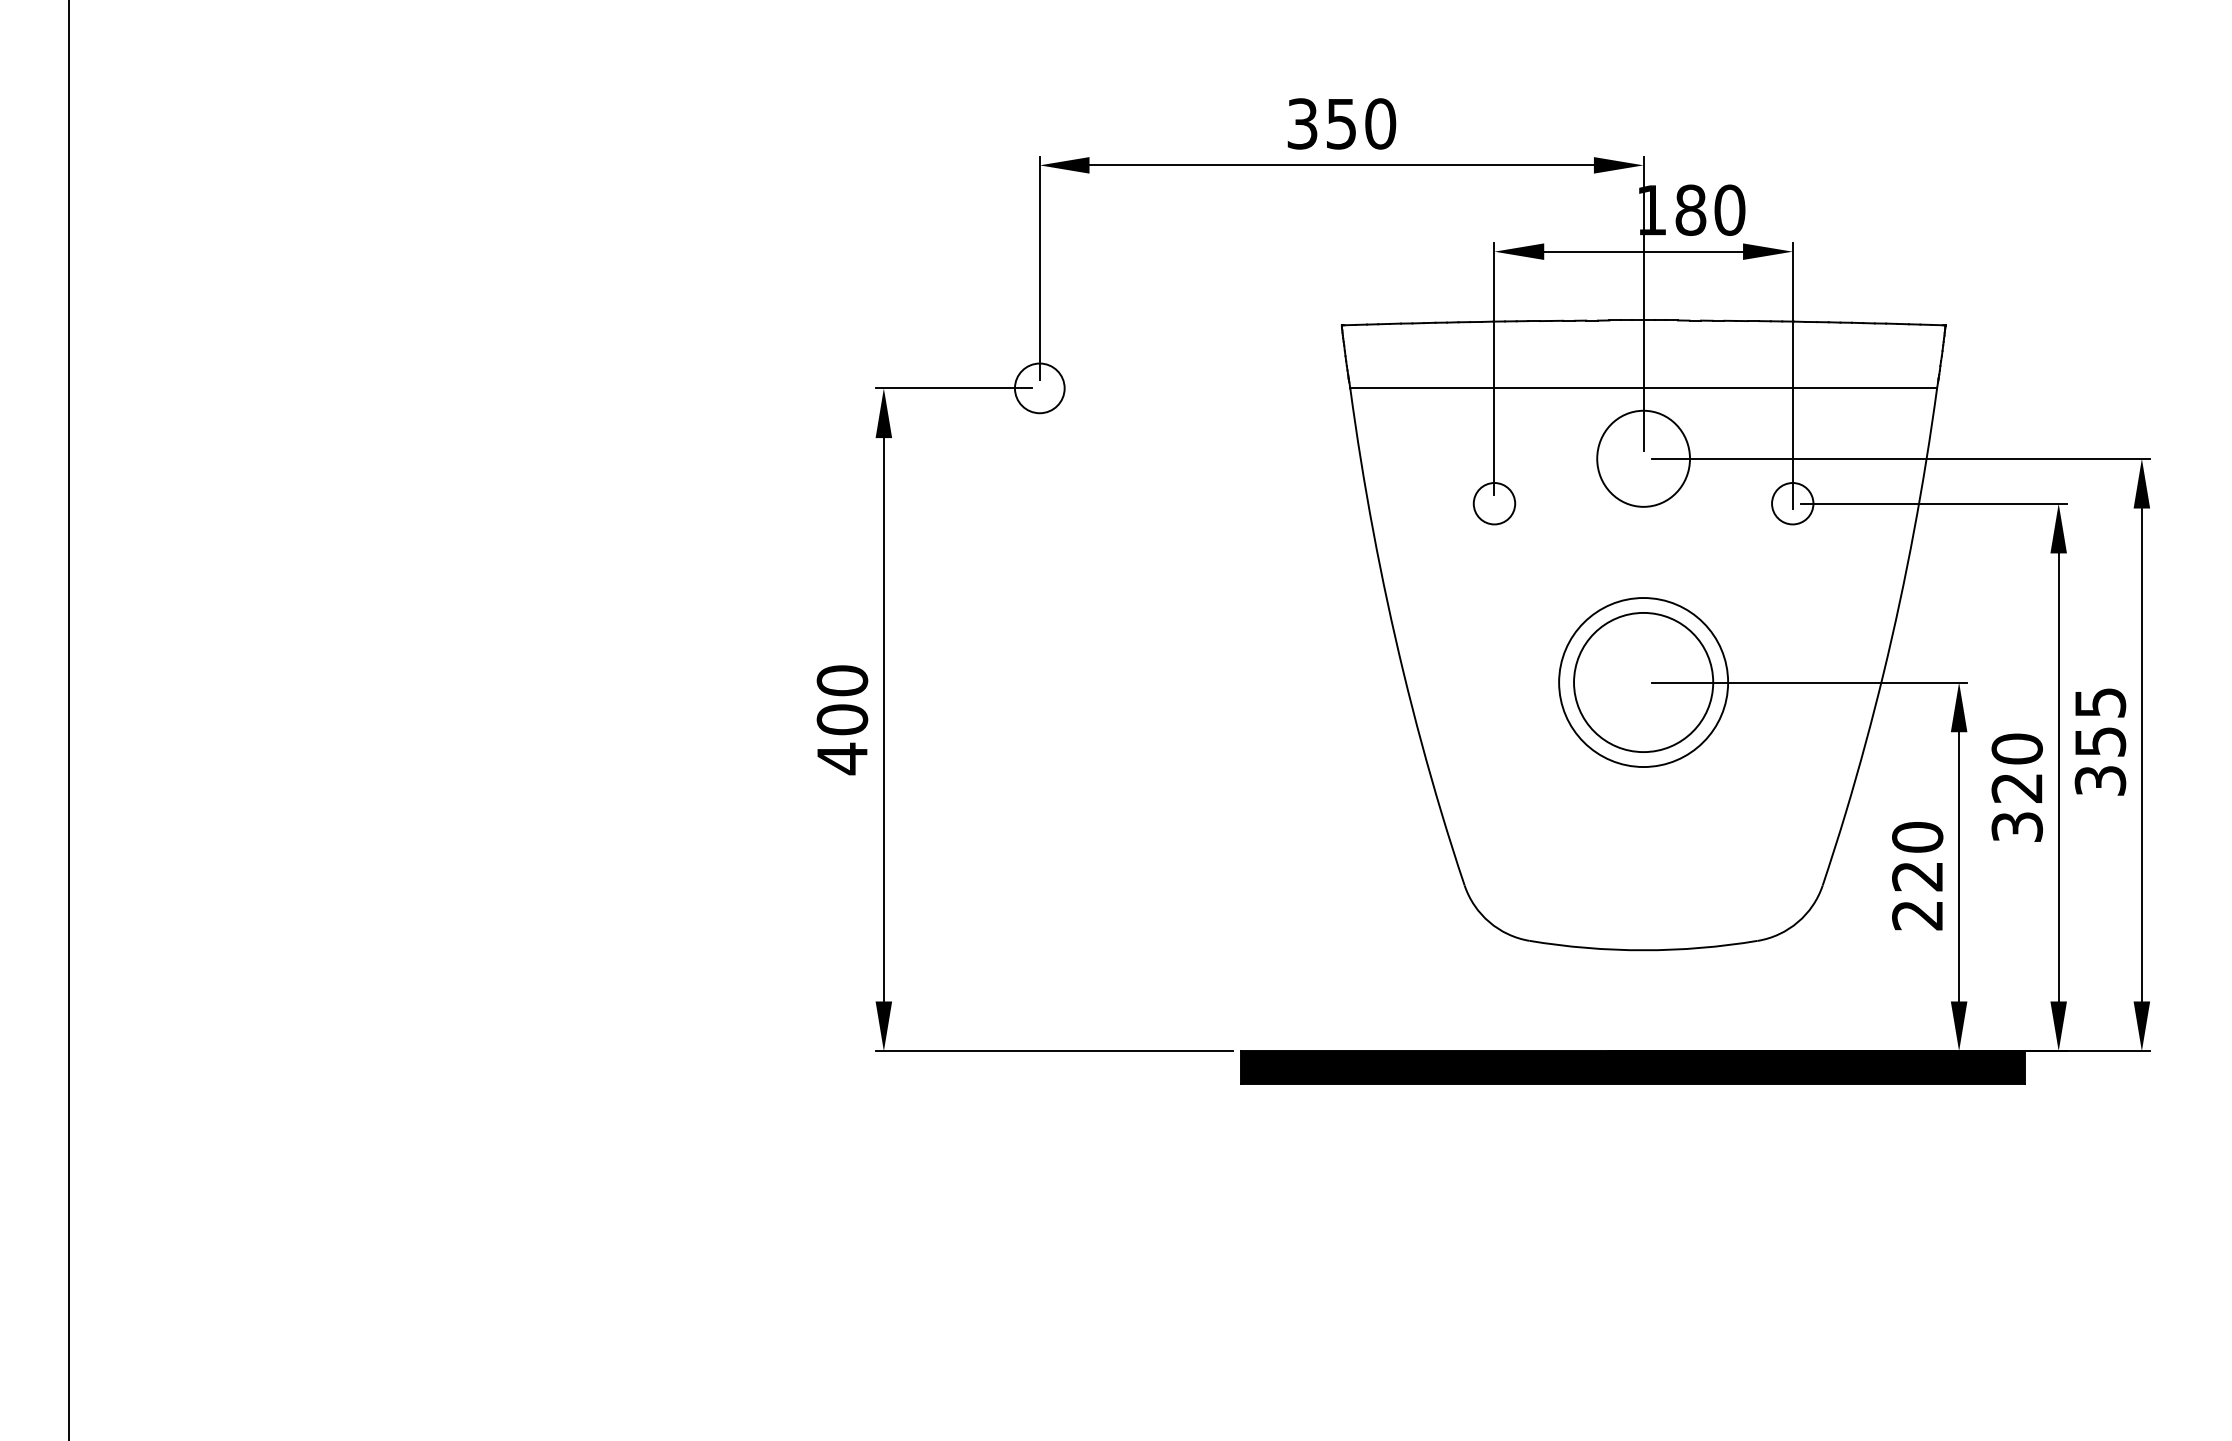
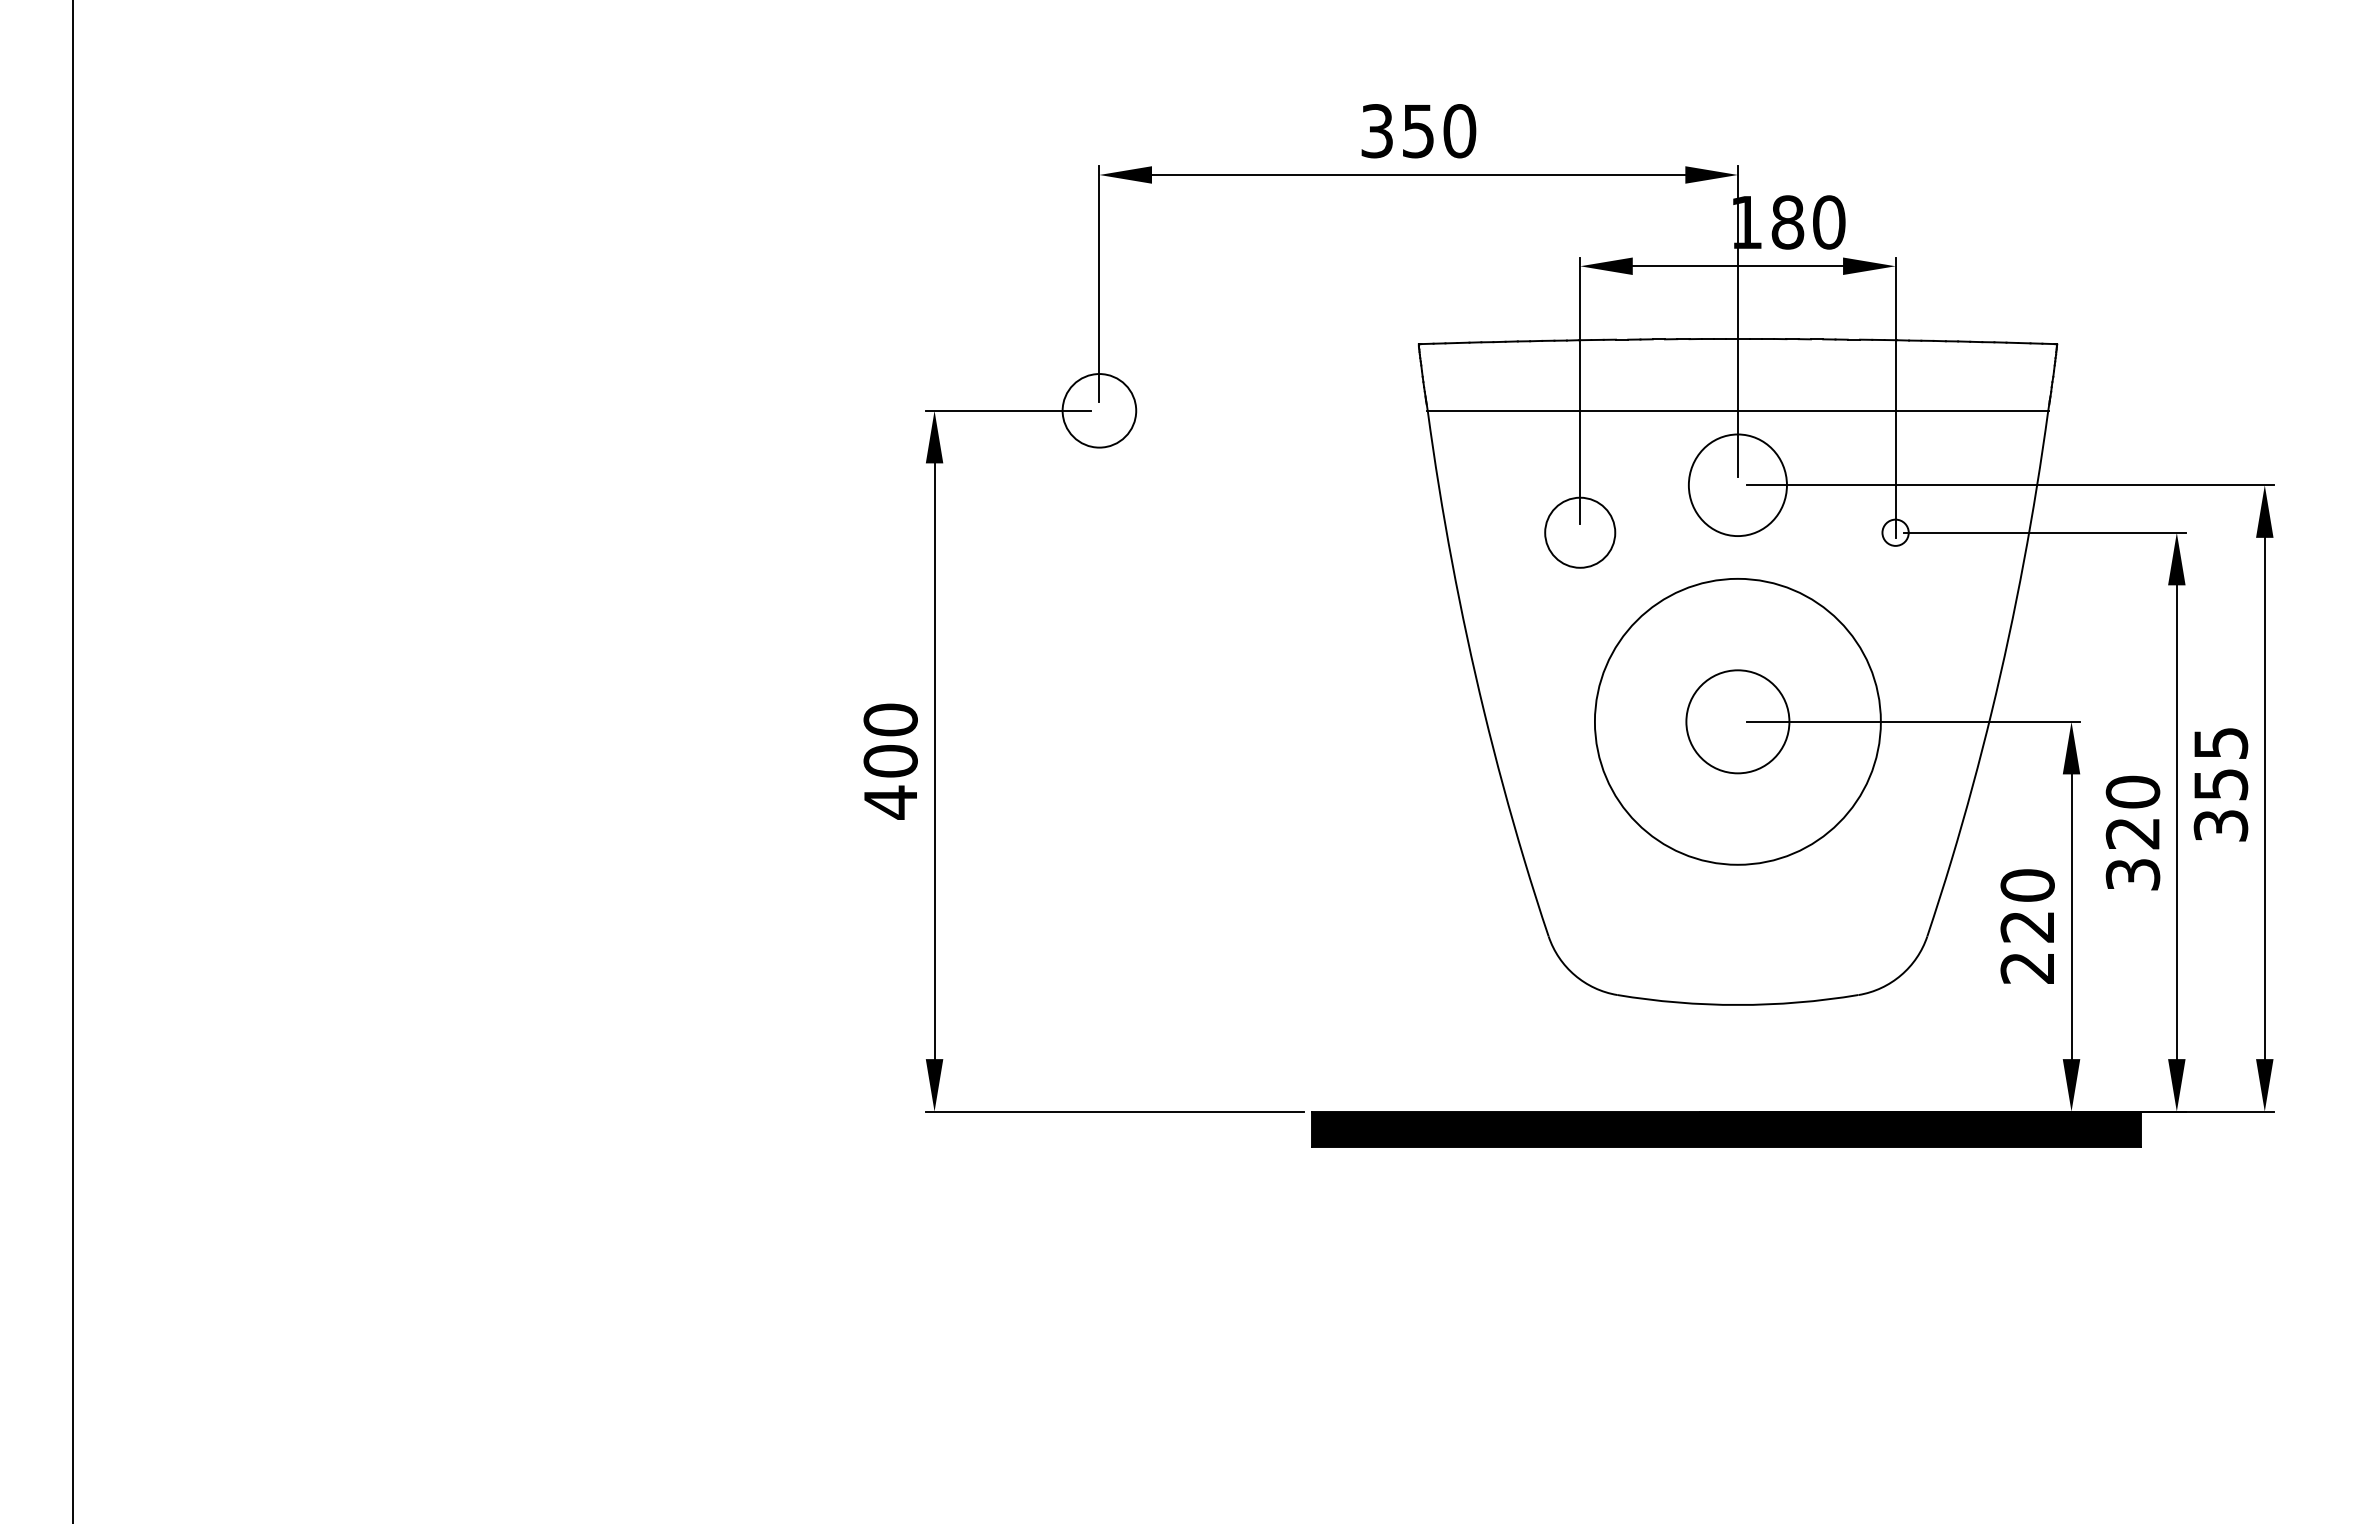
circle: (1039, 388) -> (1099, 410), size x1.4
circle: (1494, 503) -> (1580, 532), size x1.6
circle: (1792, 503) -> (1895, 532), size x0.6
circle: (1643, 682) -> (1737, 721), size x0.7
circle: (1643, 682) -> (1737, 721), size x1.6

